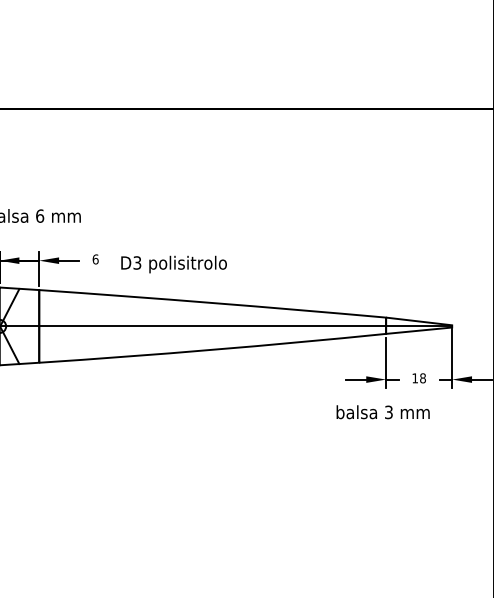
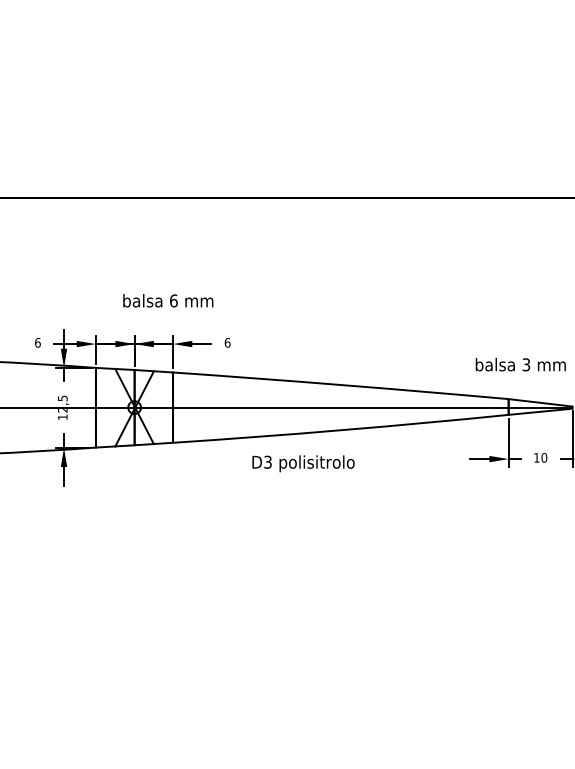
text: (174, 264) -> (303, 463), moved
text: (423, 377) -> (544, 457), 18 -> 10
text: (382, 412) -> (520, 364), moved

